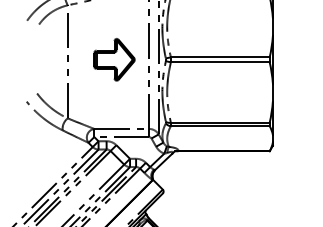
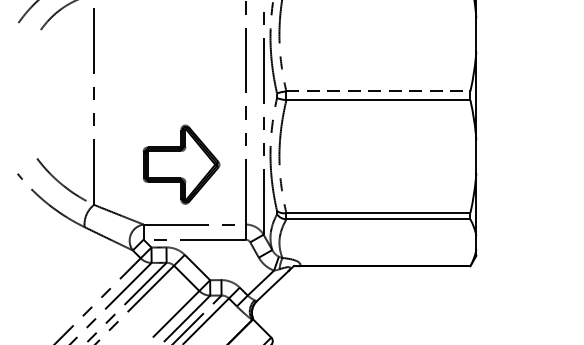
line: (220, 57) -> (378, 91), solid -> dashed
part: (114, 59) -> (181, 164), moved

